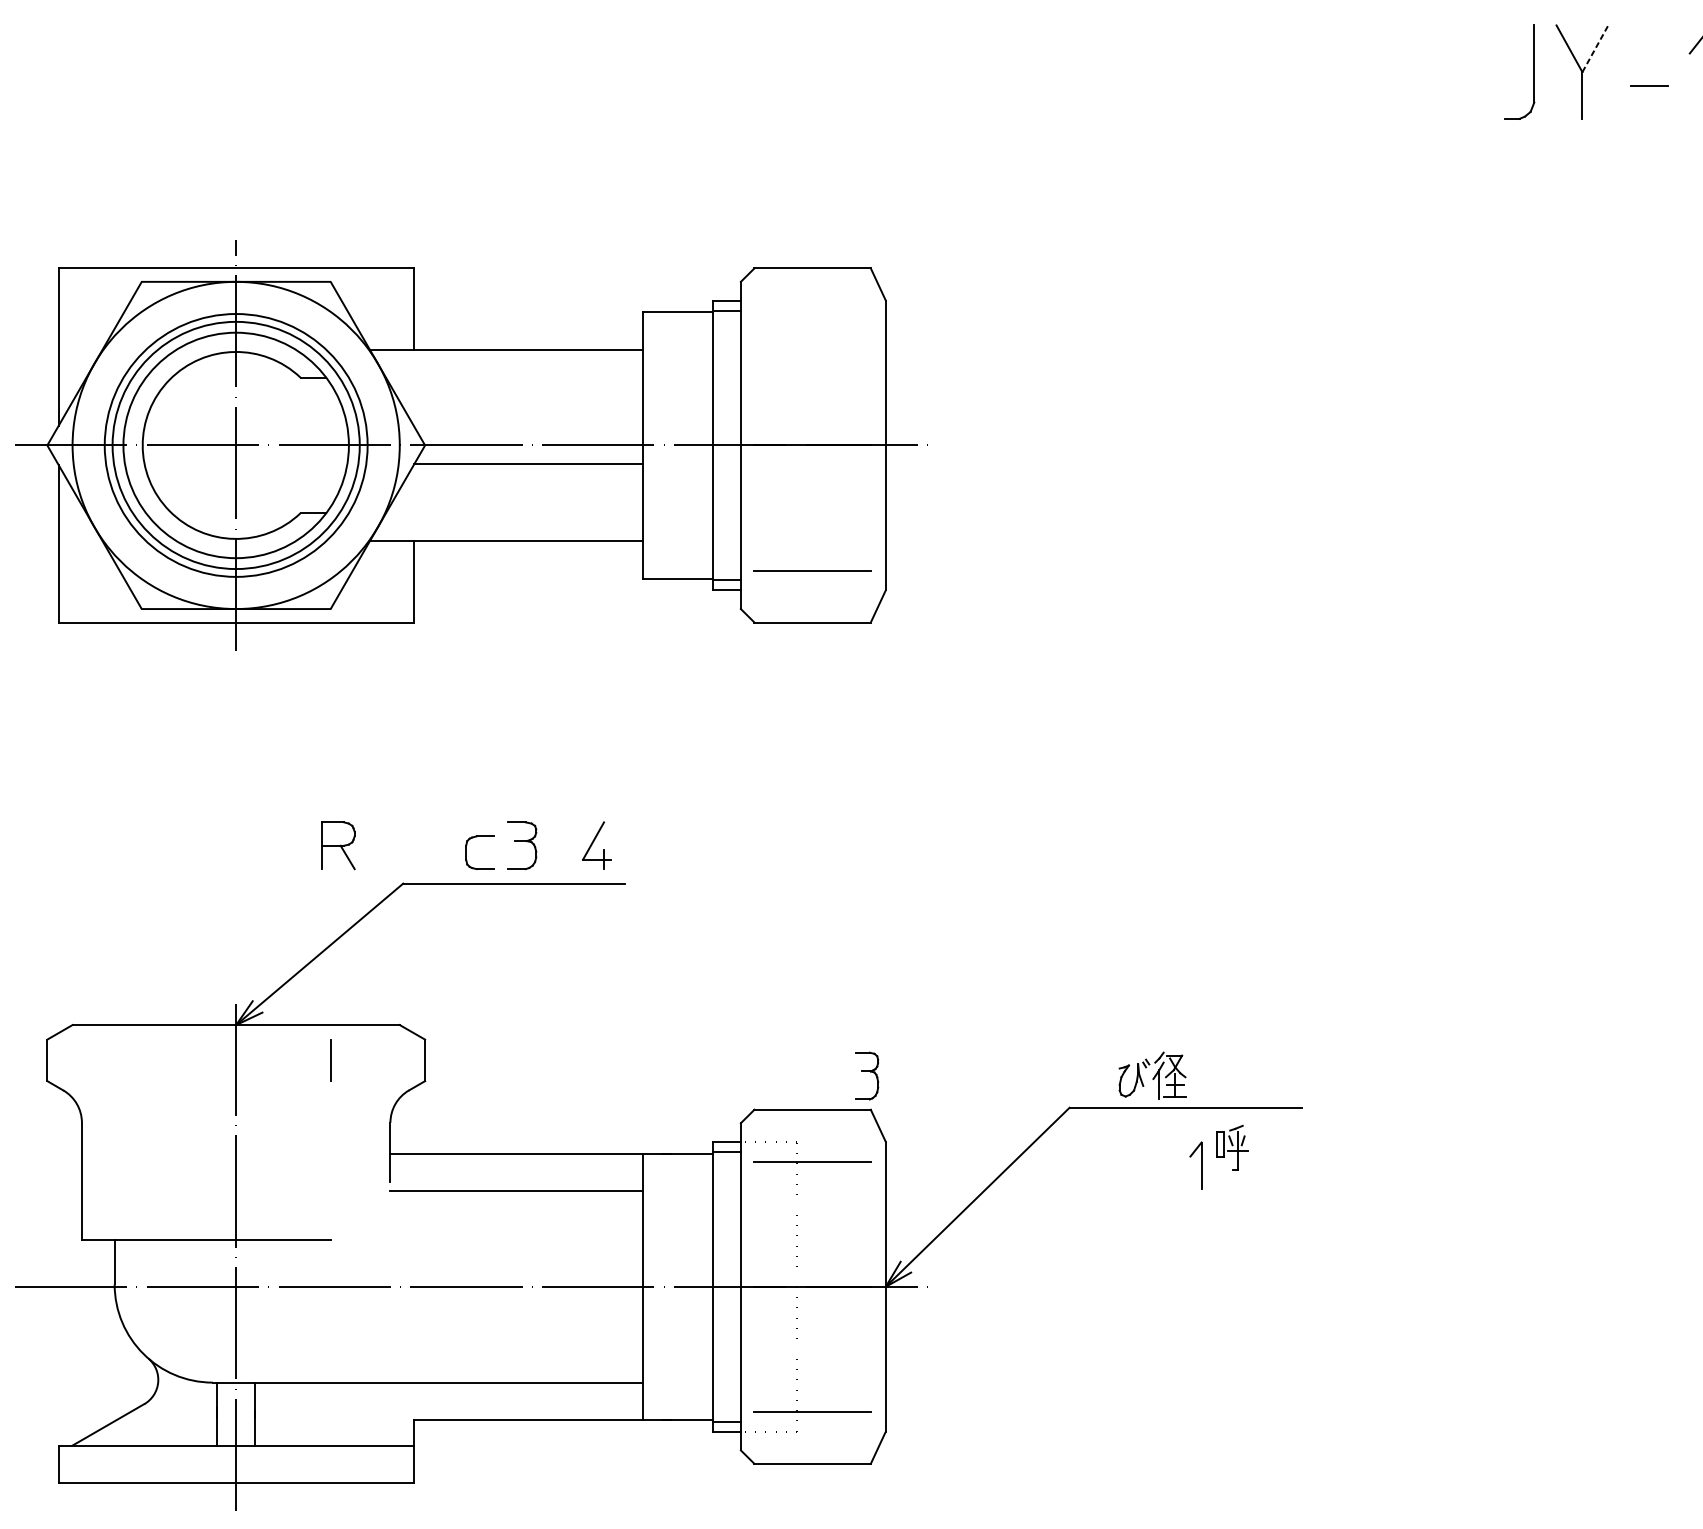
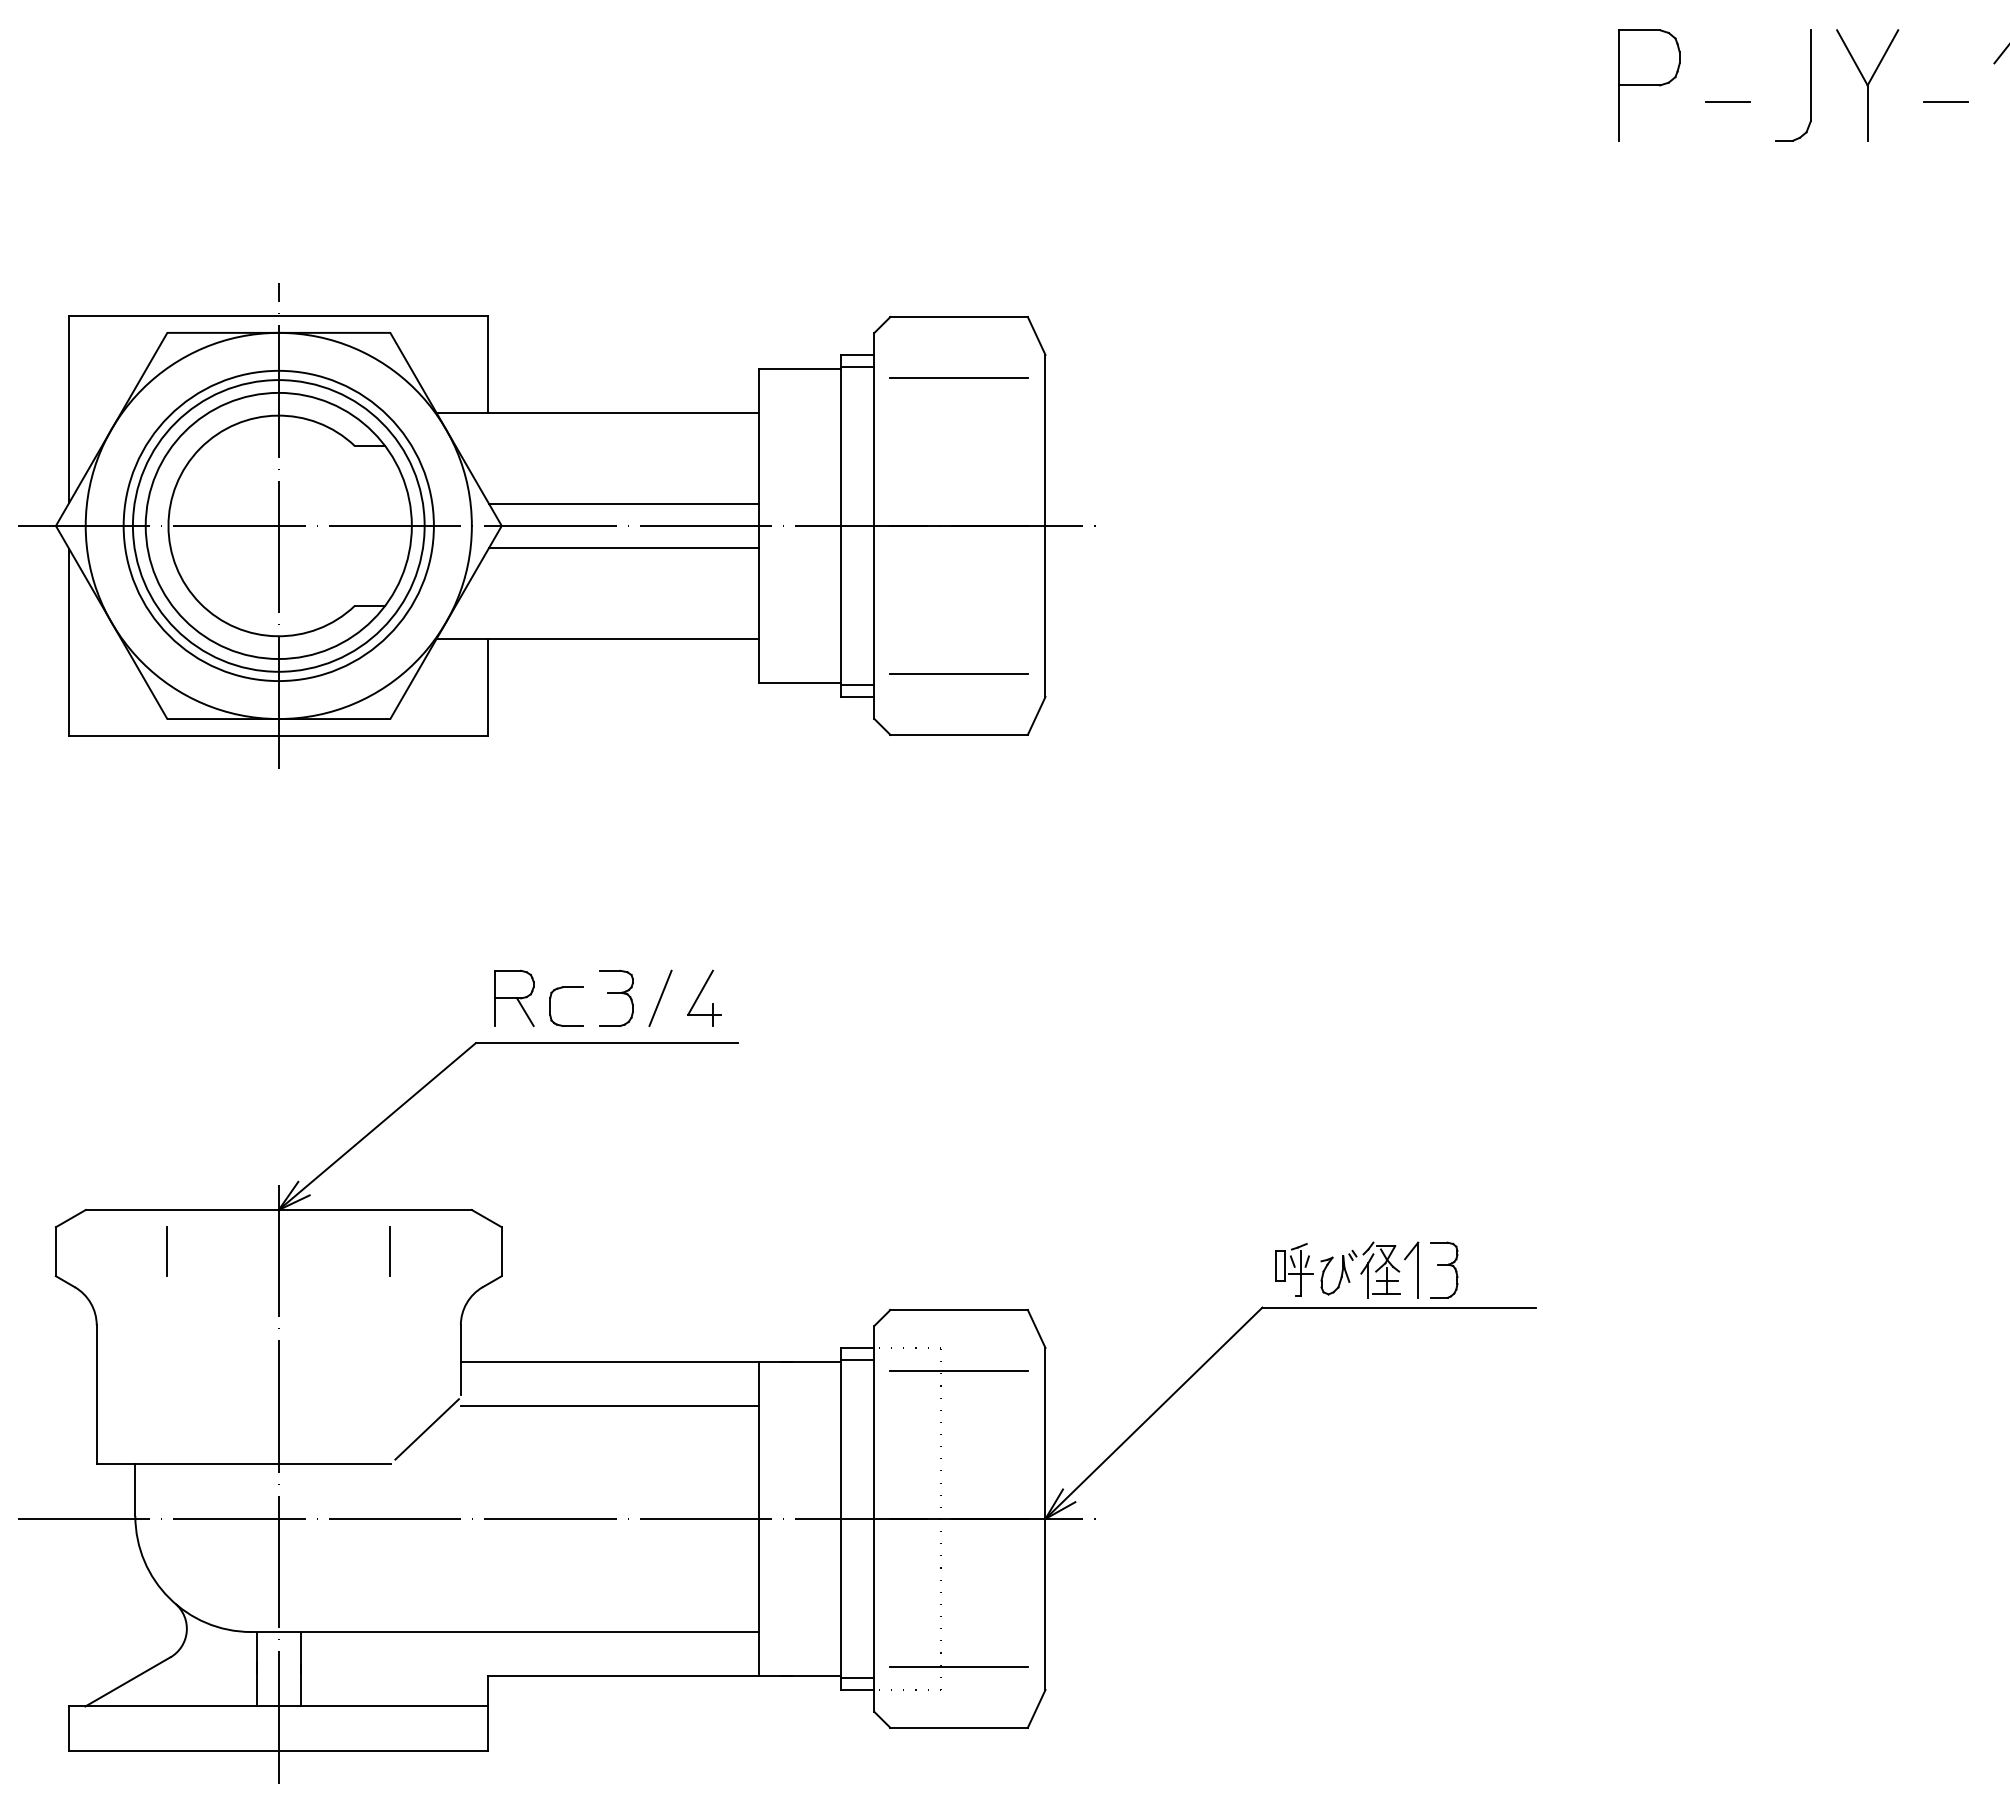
line: (1595, 48) -> (1882, 57), dashed -> solid
part: (1397, 72) -> (1649, 85), added
line: (1463, 85) -> (1727, 101), added
line: (812, 320) -> (958, 378), added
line: (528, 426) -> (623, 503), added
part: (338, 844) -> (514, 997), moved
line: (559, 844) -> (660, 997), added
line: (141, 1060) -> (167, 1251), added
part: (867, 1075) -> (1444, 1269), moved
part: (1232, 1147) -> (1294, 1269), moved
part: (1195, 1165) -> (1411, 1269), moved
line: (361, 1211) -> (426, 1429), added

